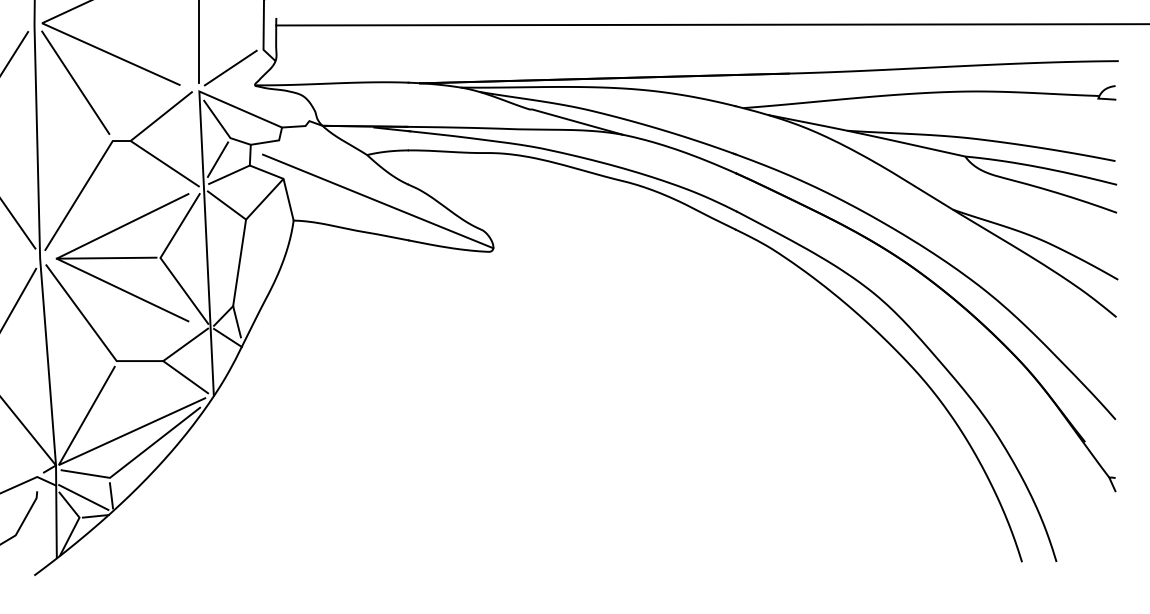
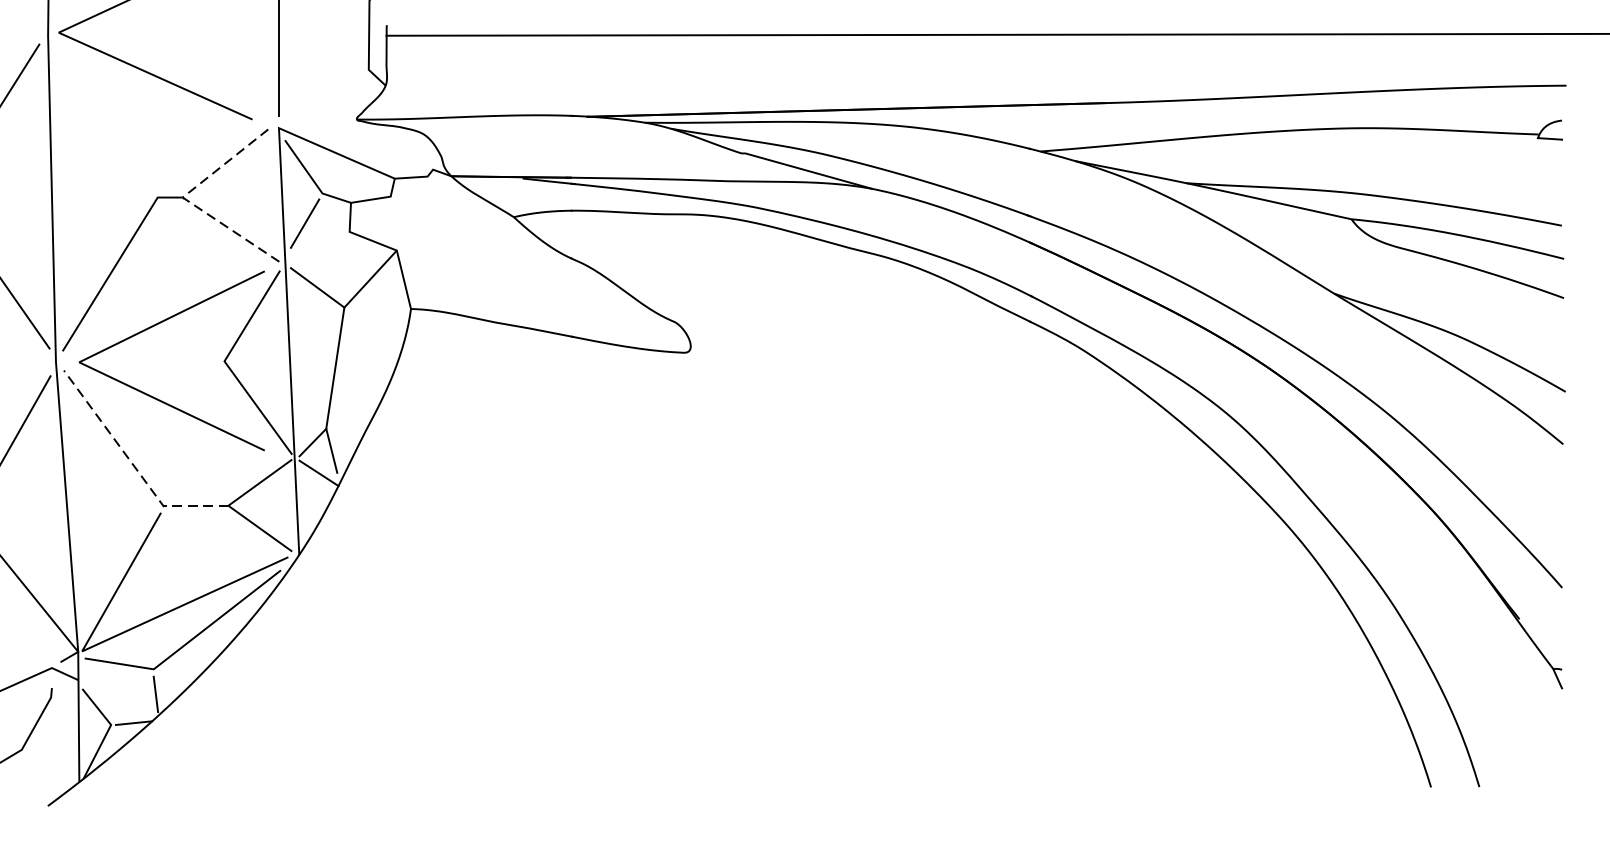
line: (230, 67) -> (322, 94), removed
line: (75, 82) -> (105, 115), removed
line: (130, 141) -> (182, 198), solid -> dashed
line: (229, 174) -> (321, 244), removed
line: (378, 201) -> (529, 282), removed
line: (106, 257) -> (148, 360), removed
line: (95, 332) -> (133, 465), solid -> dashed
line: (83, 497) -> (116, 696), removed

